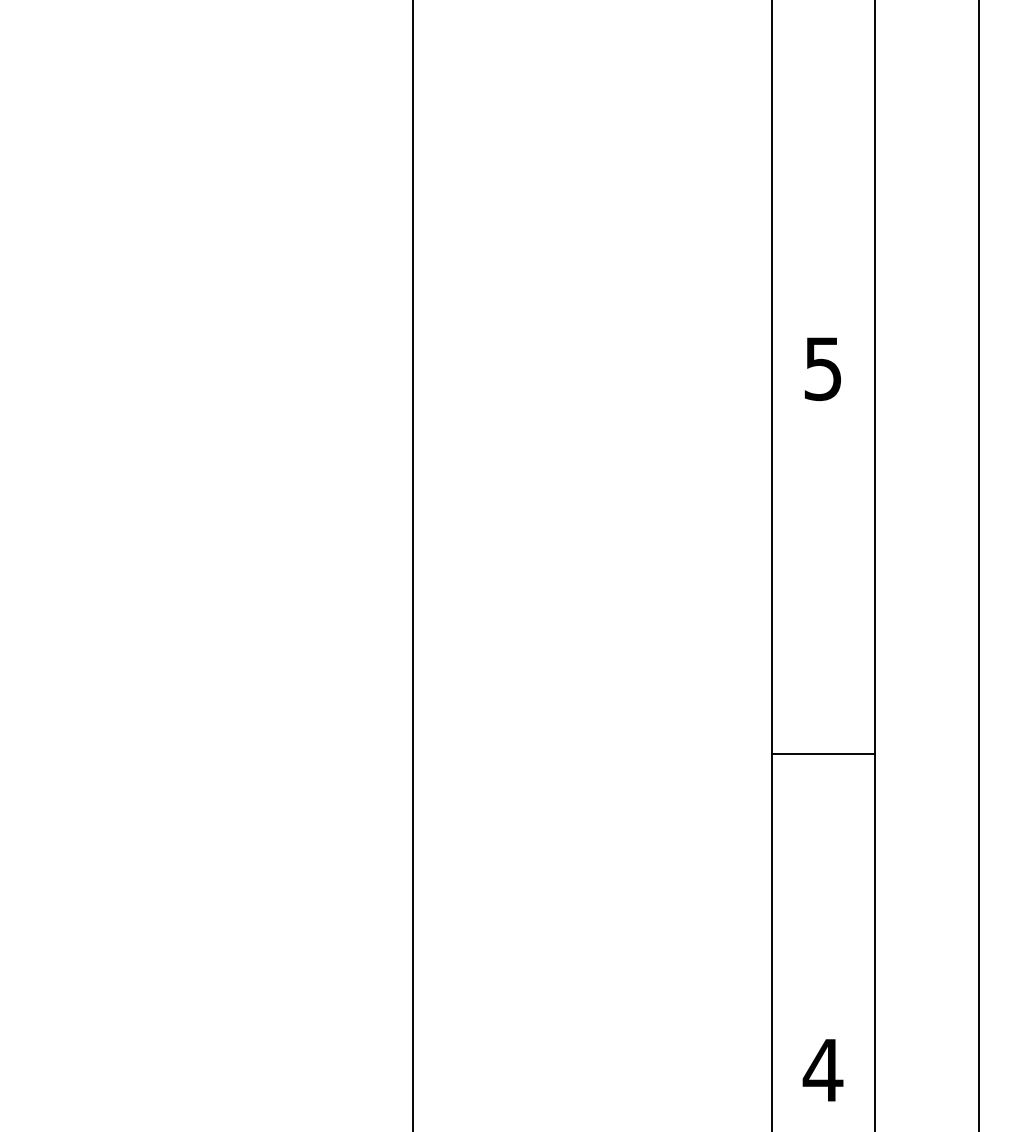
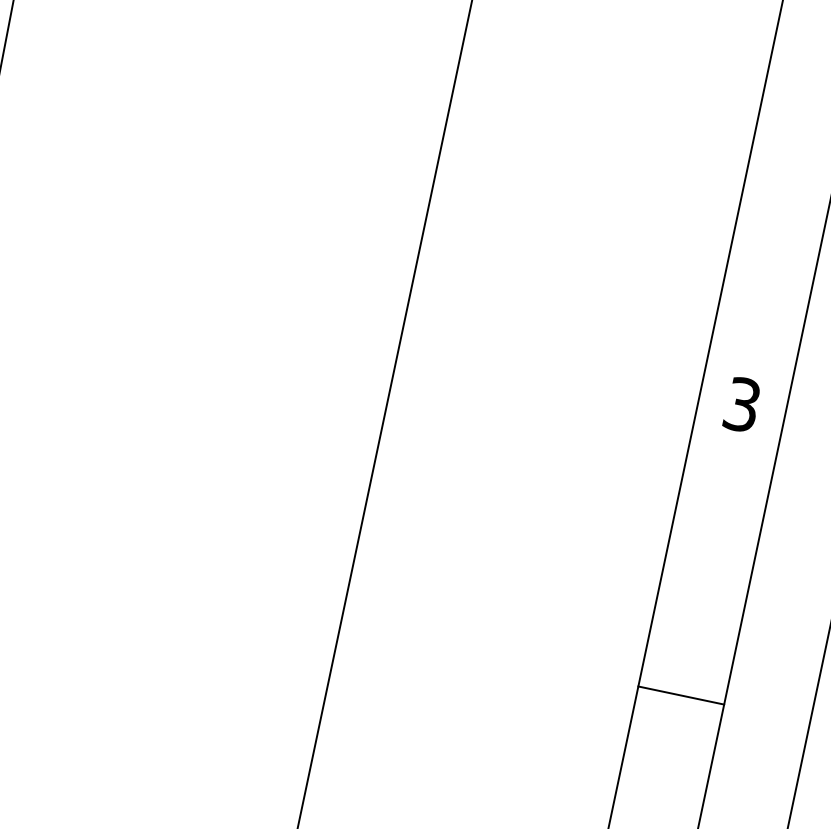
text: (823, 368) -> (742, 404), 5 -> 3
line: (823, 753) -> (681, 695), moved

